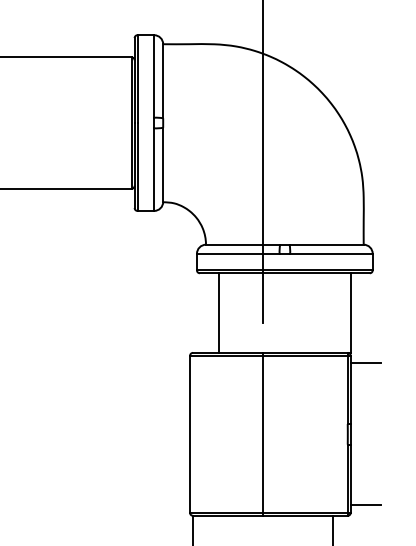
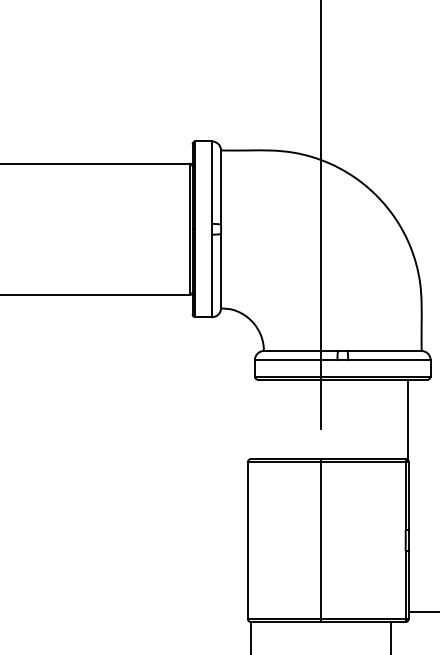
line: (219, 313) -> (277, 419), removed
line: (365, 363) -> (423, 469), removed

